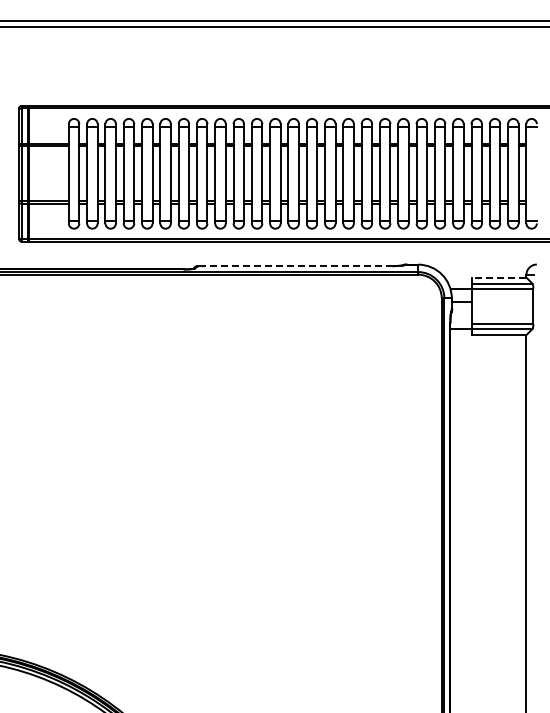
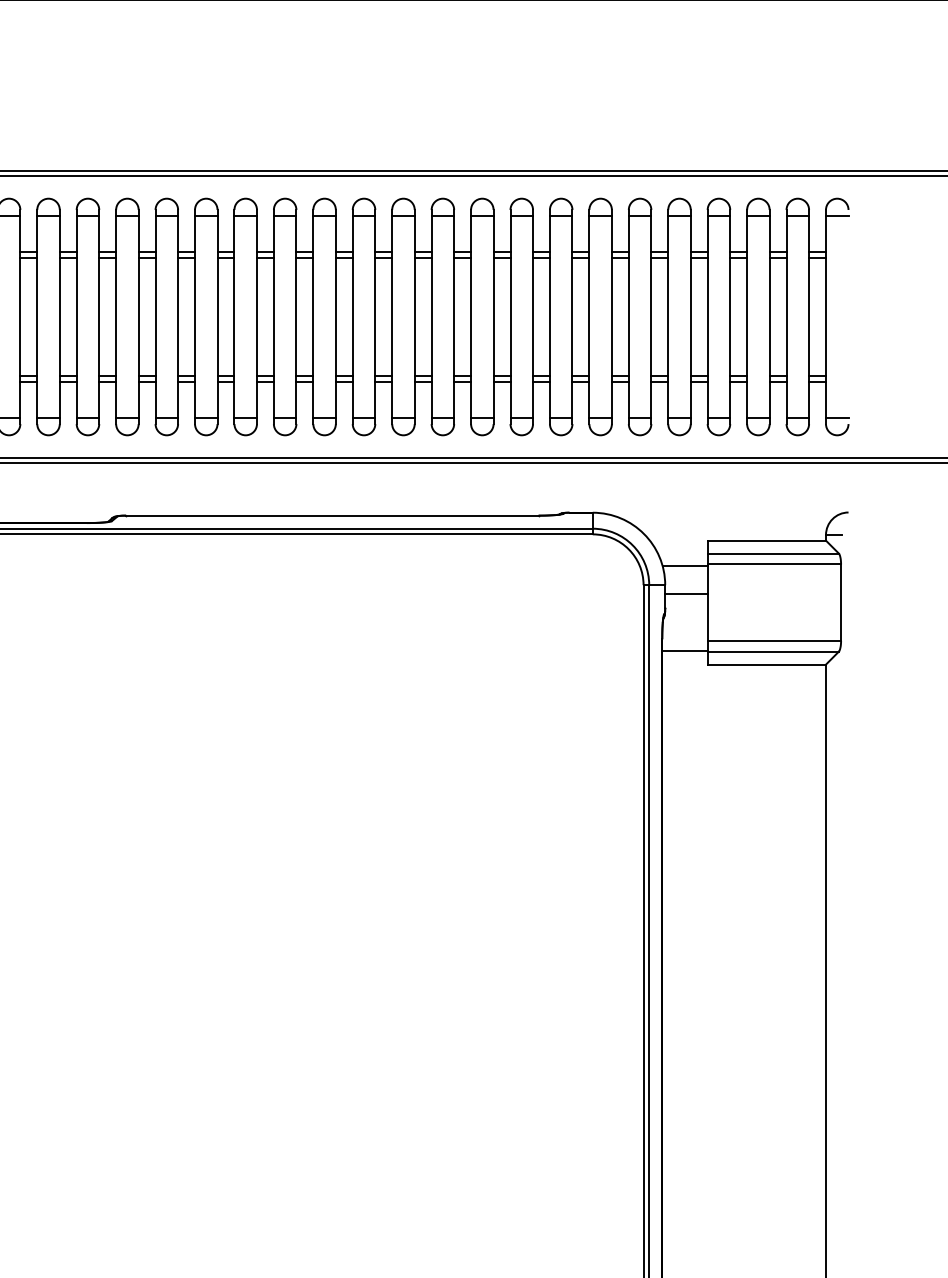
line: (297, 266) -> (332, 516), dashed -> solid
line: (498, 277) -> (765, 540), dashed -> solid

